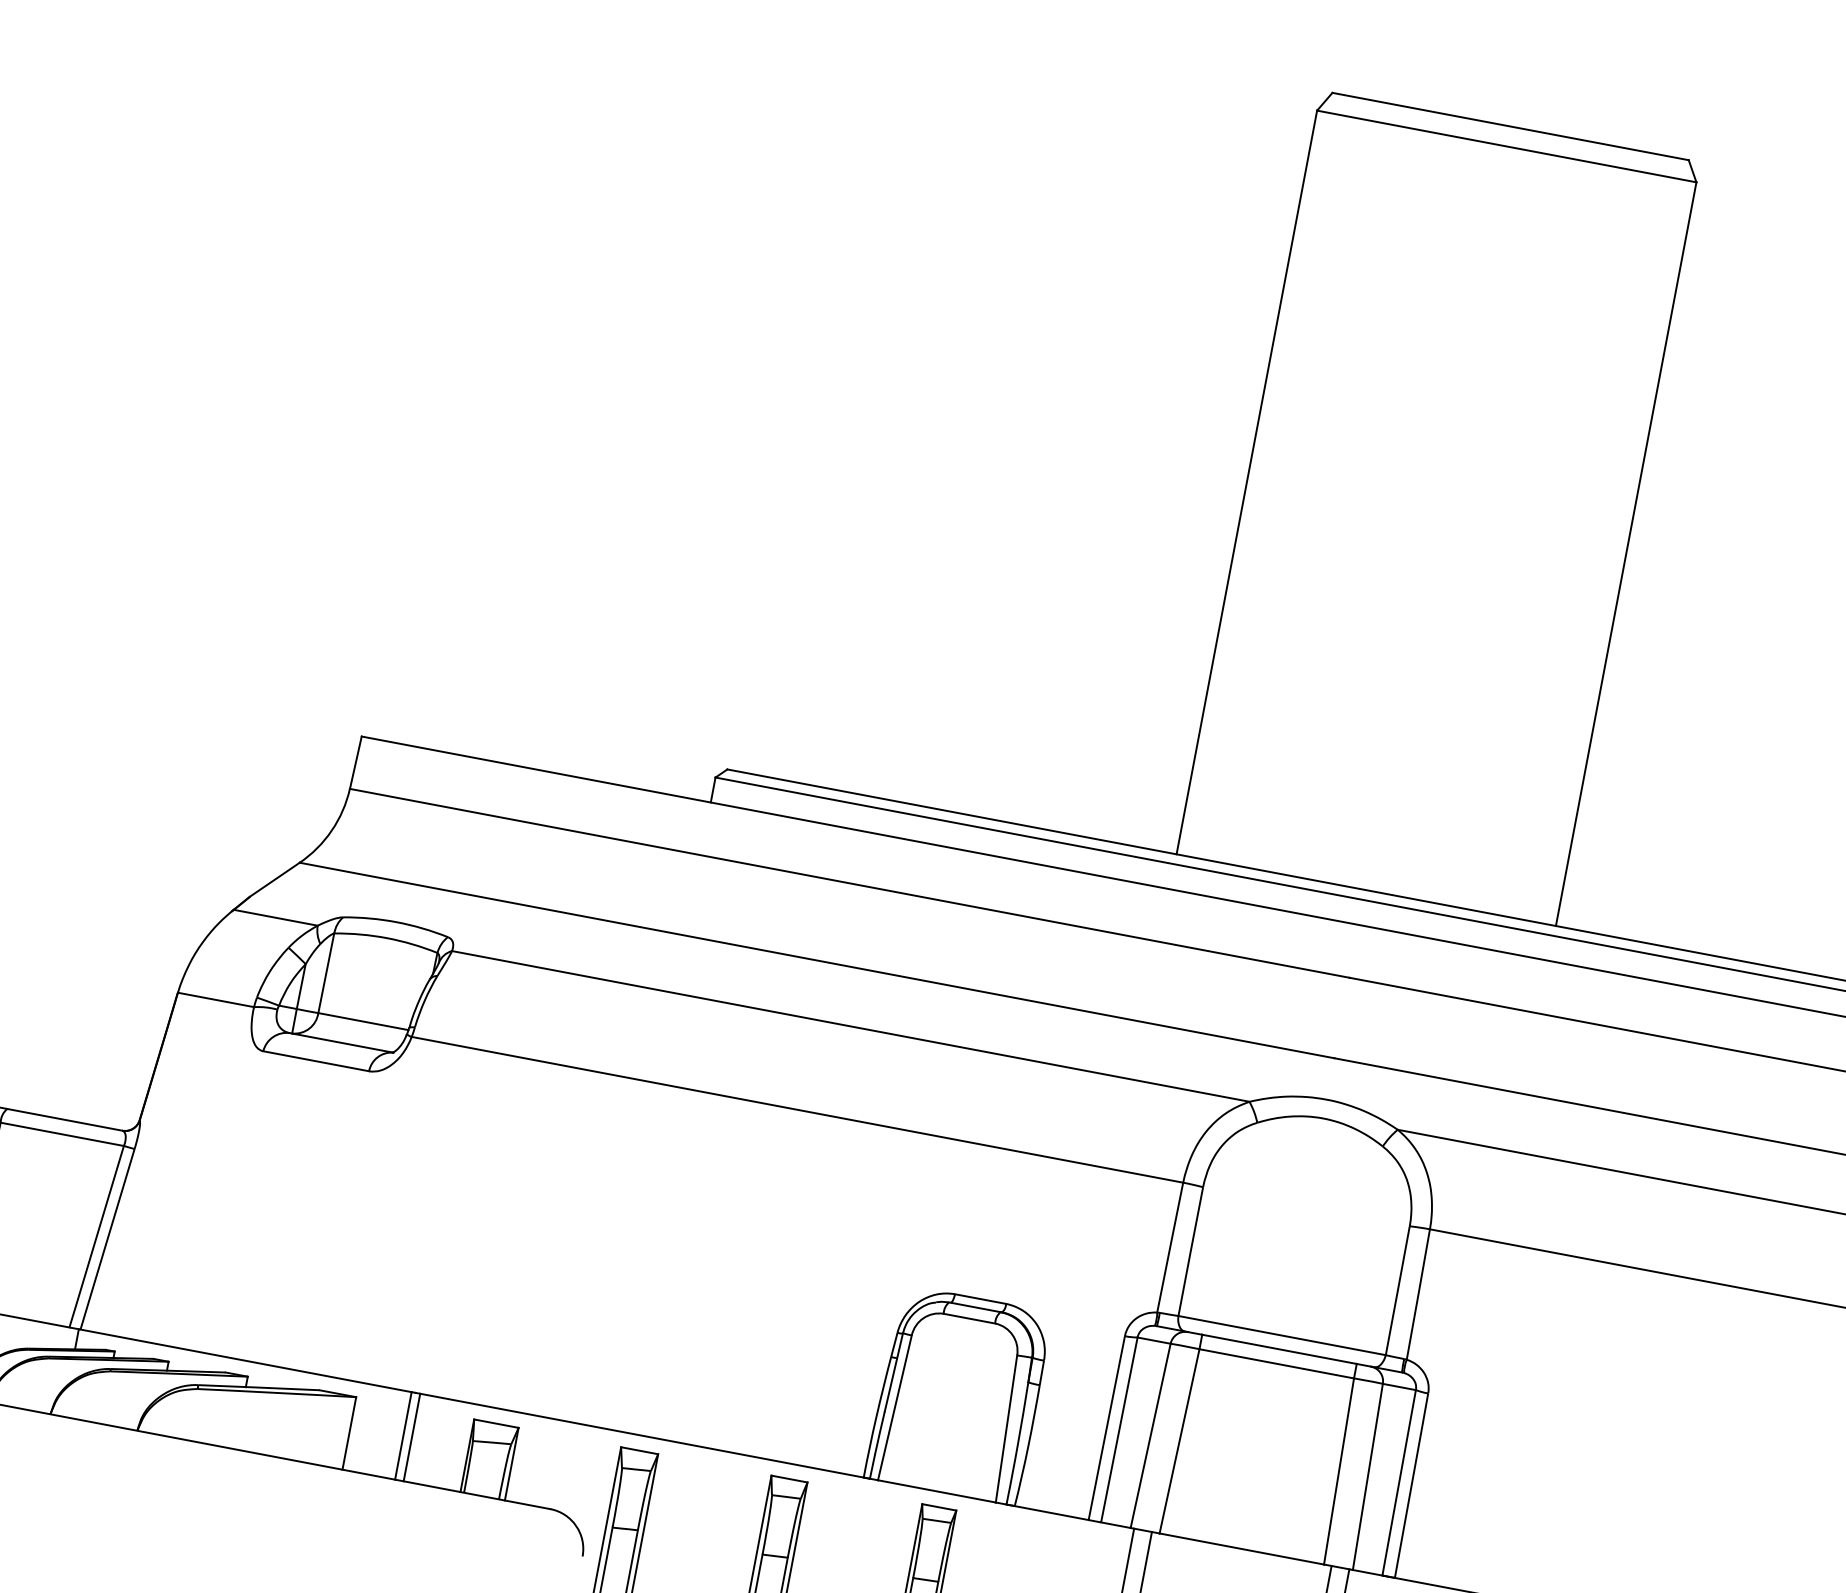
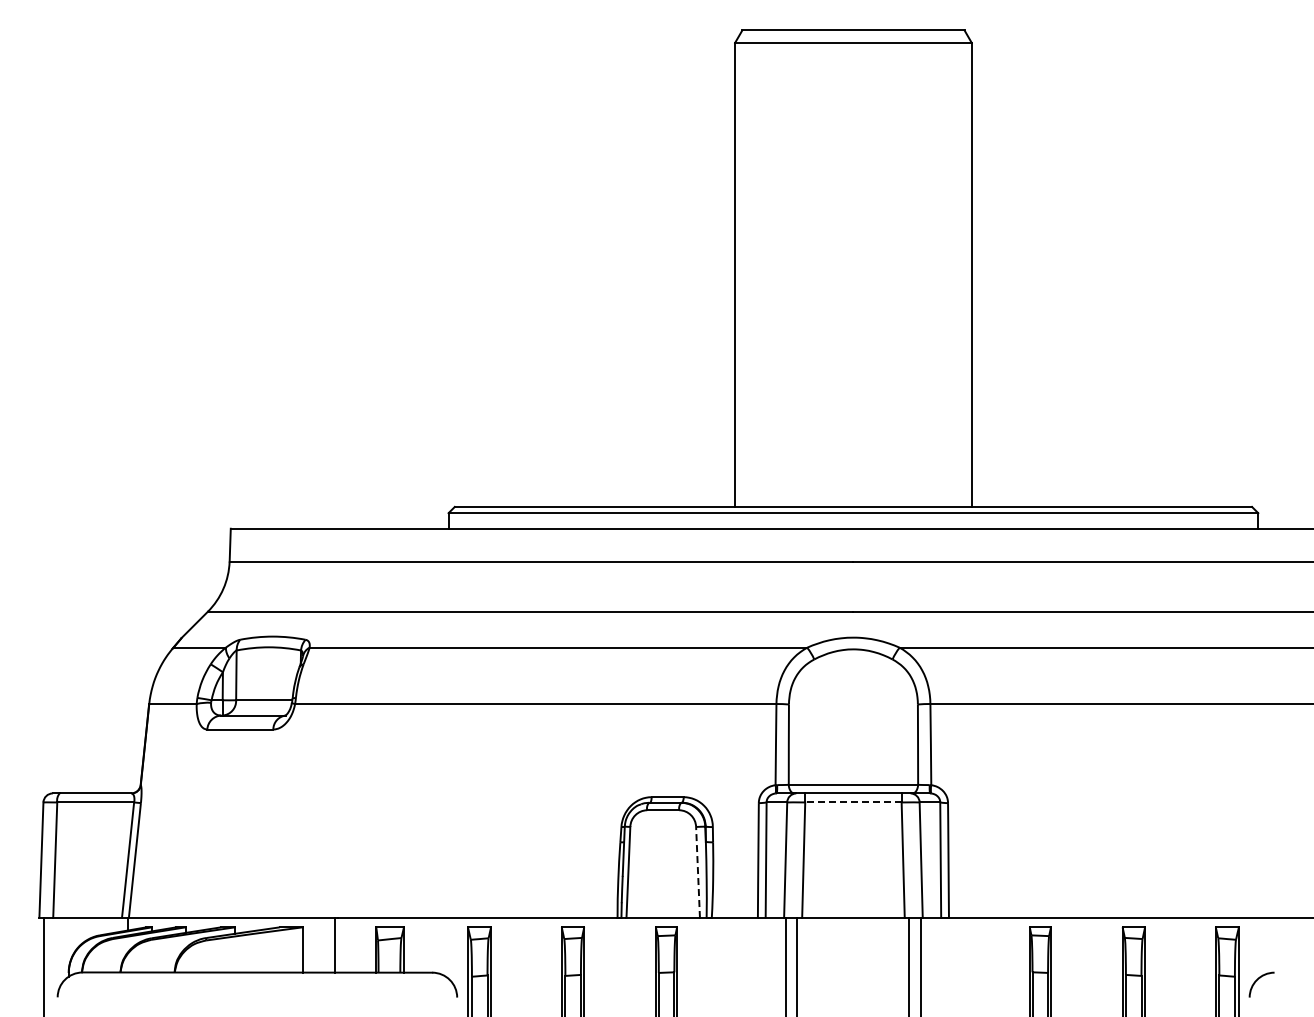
line: (1275, 1363) -> (852, 802), solid -> dashed
line: (1007, 1429) -> (698, 872), solid -> dashed
line: (411, 1437) -> (340, 945), removed

